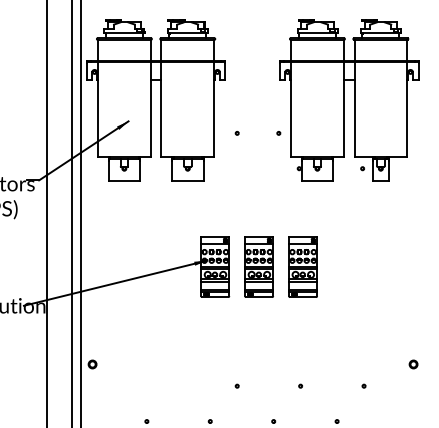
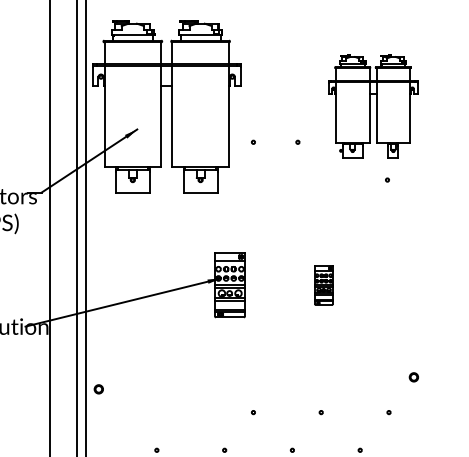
part: (348, 99) -> (372, 106), size x0.6
part: (258, 267) -> (276, 285), removed
part: (302, 267) -> (323, 285), size x0.6
part: (413, 364) -> (413, 377), moved

